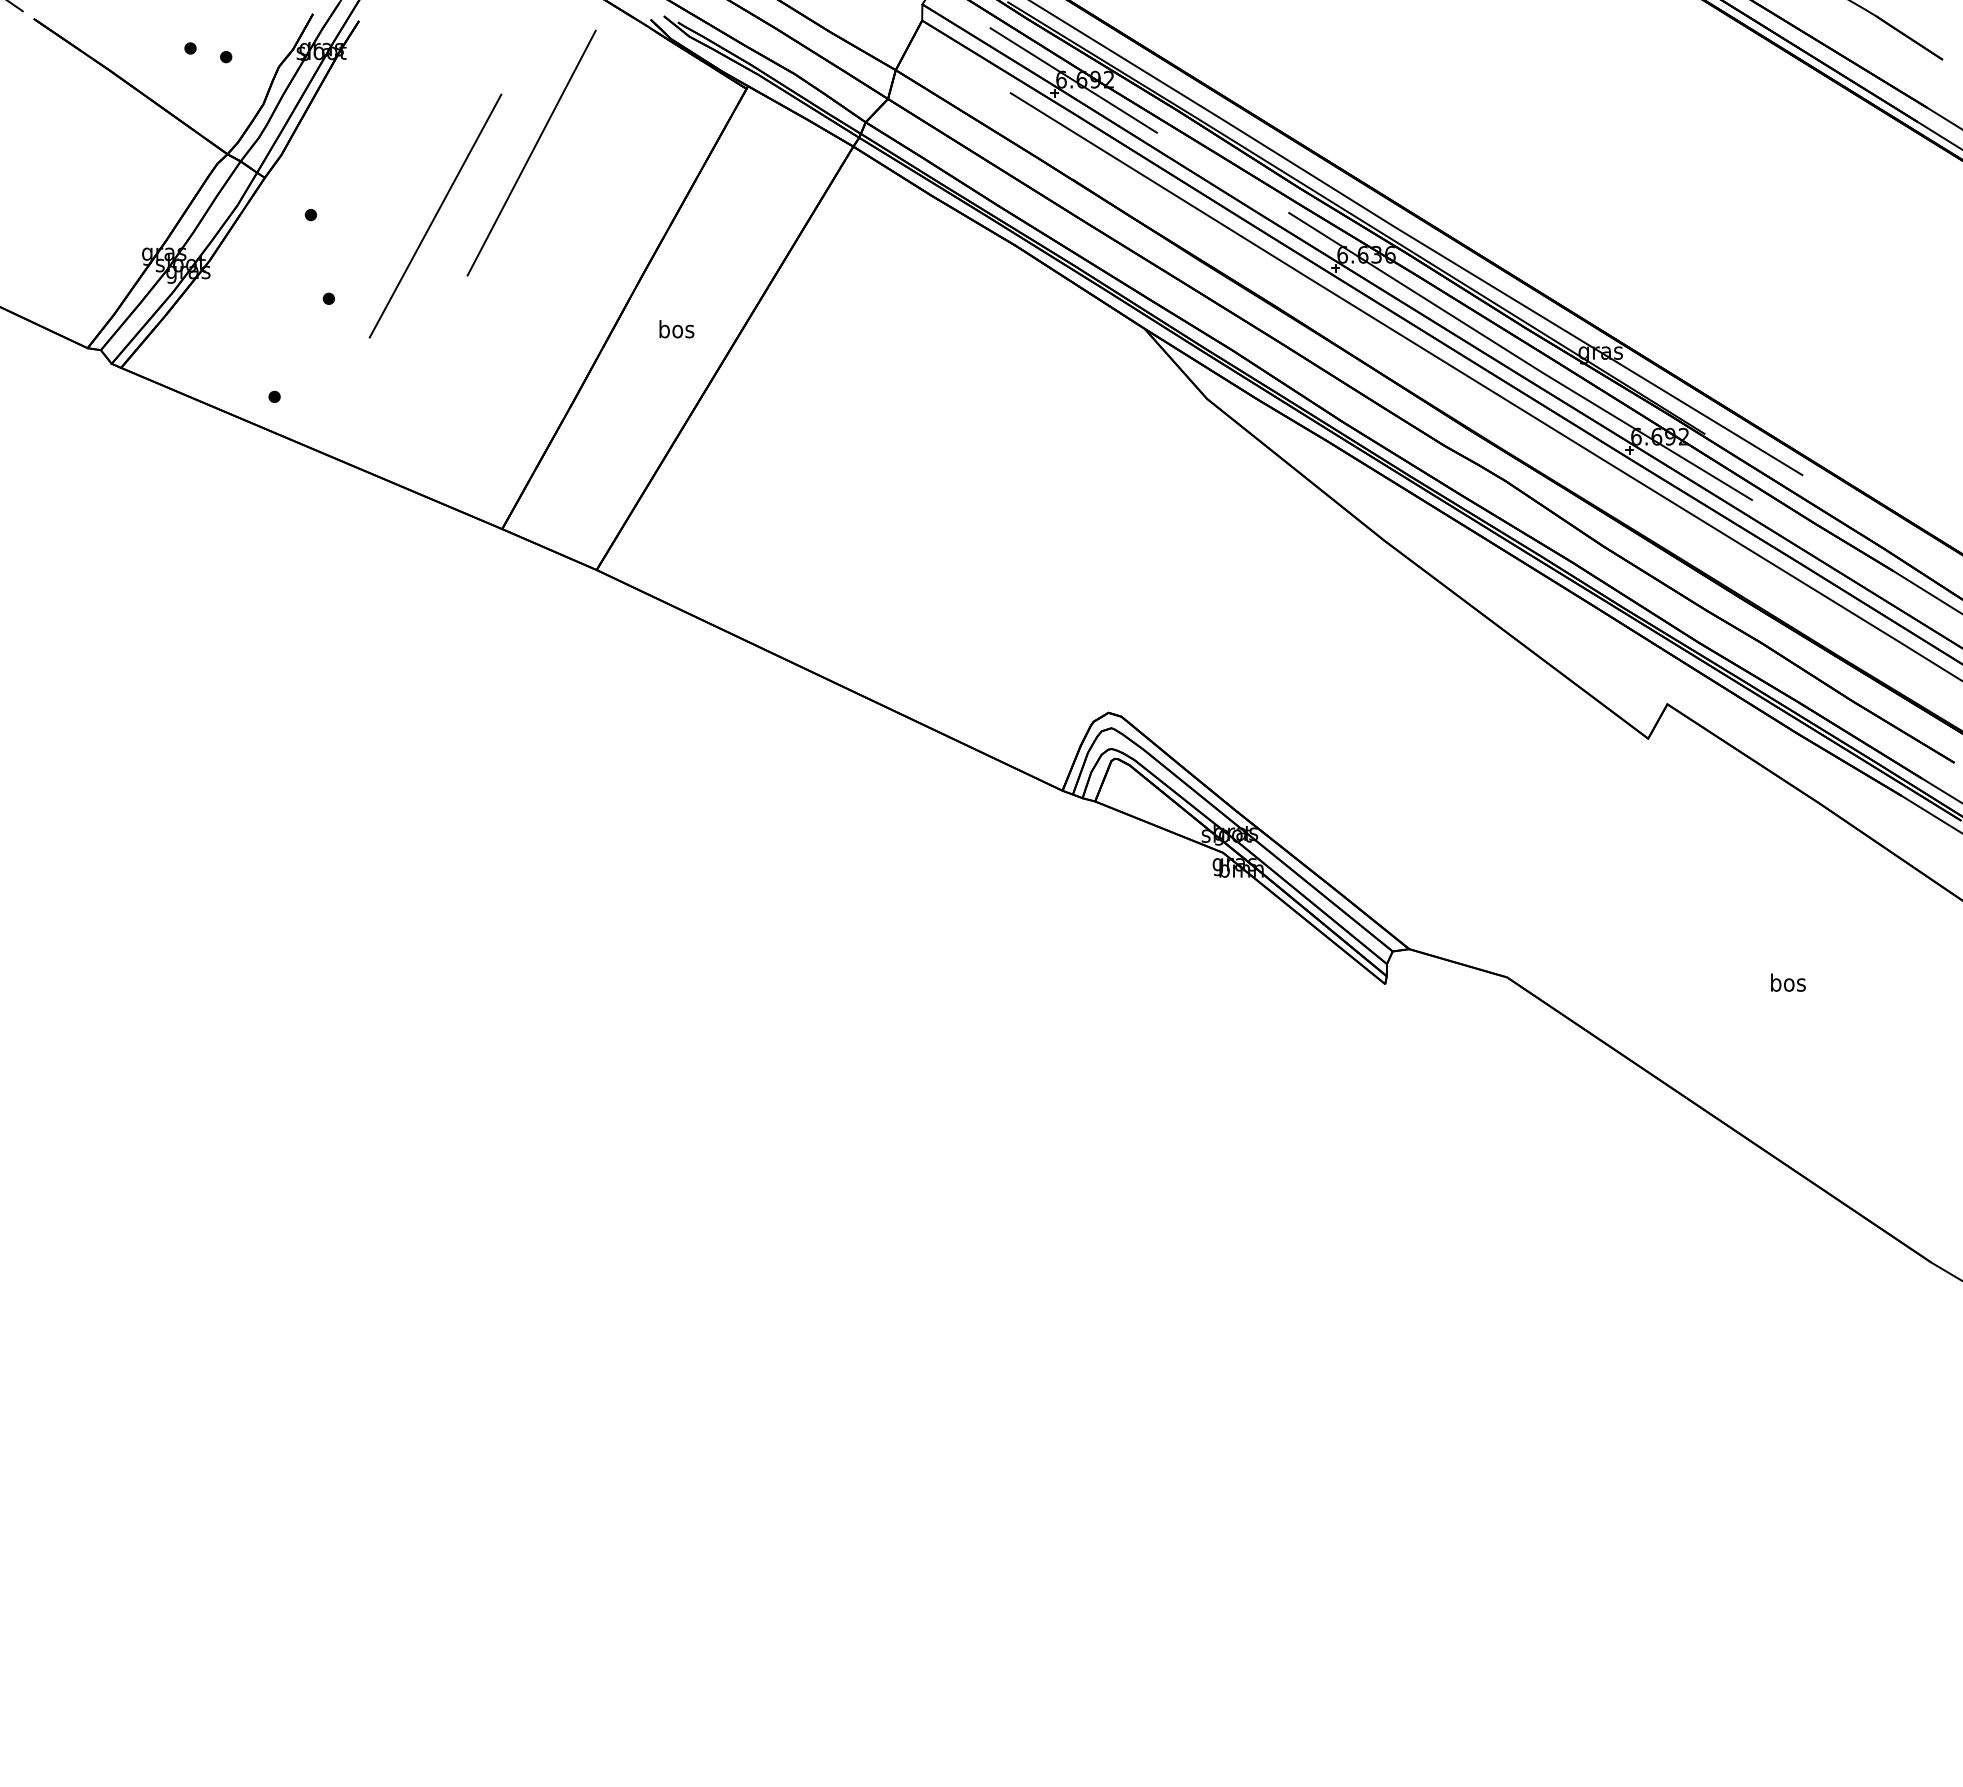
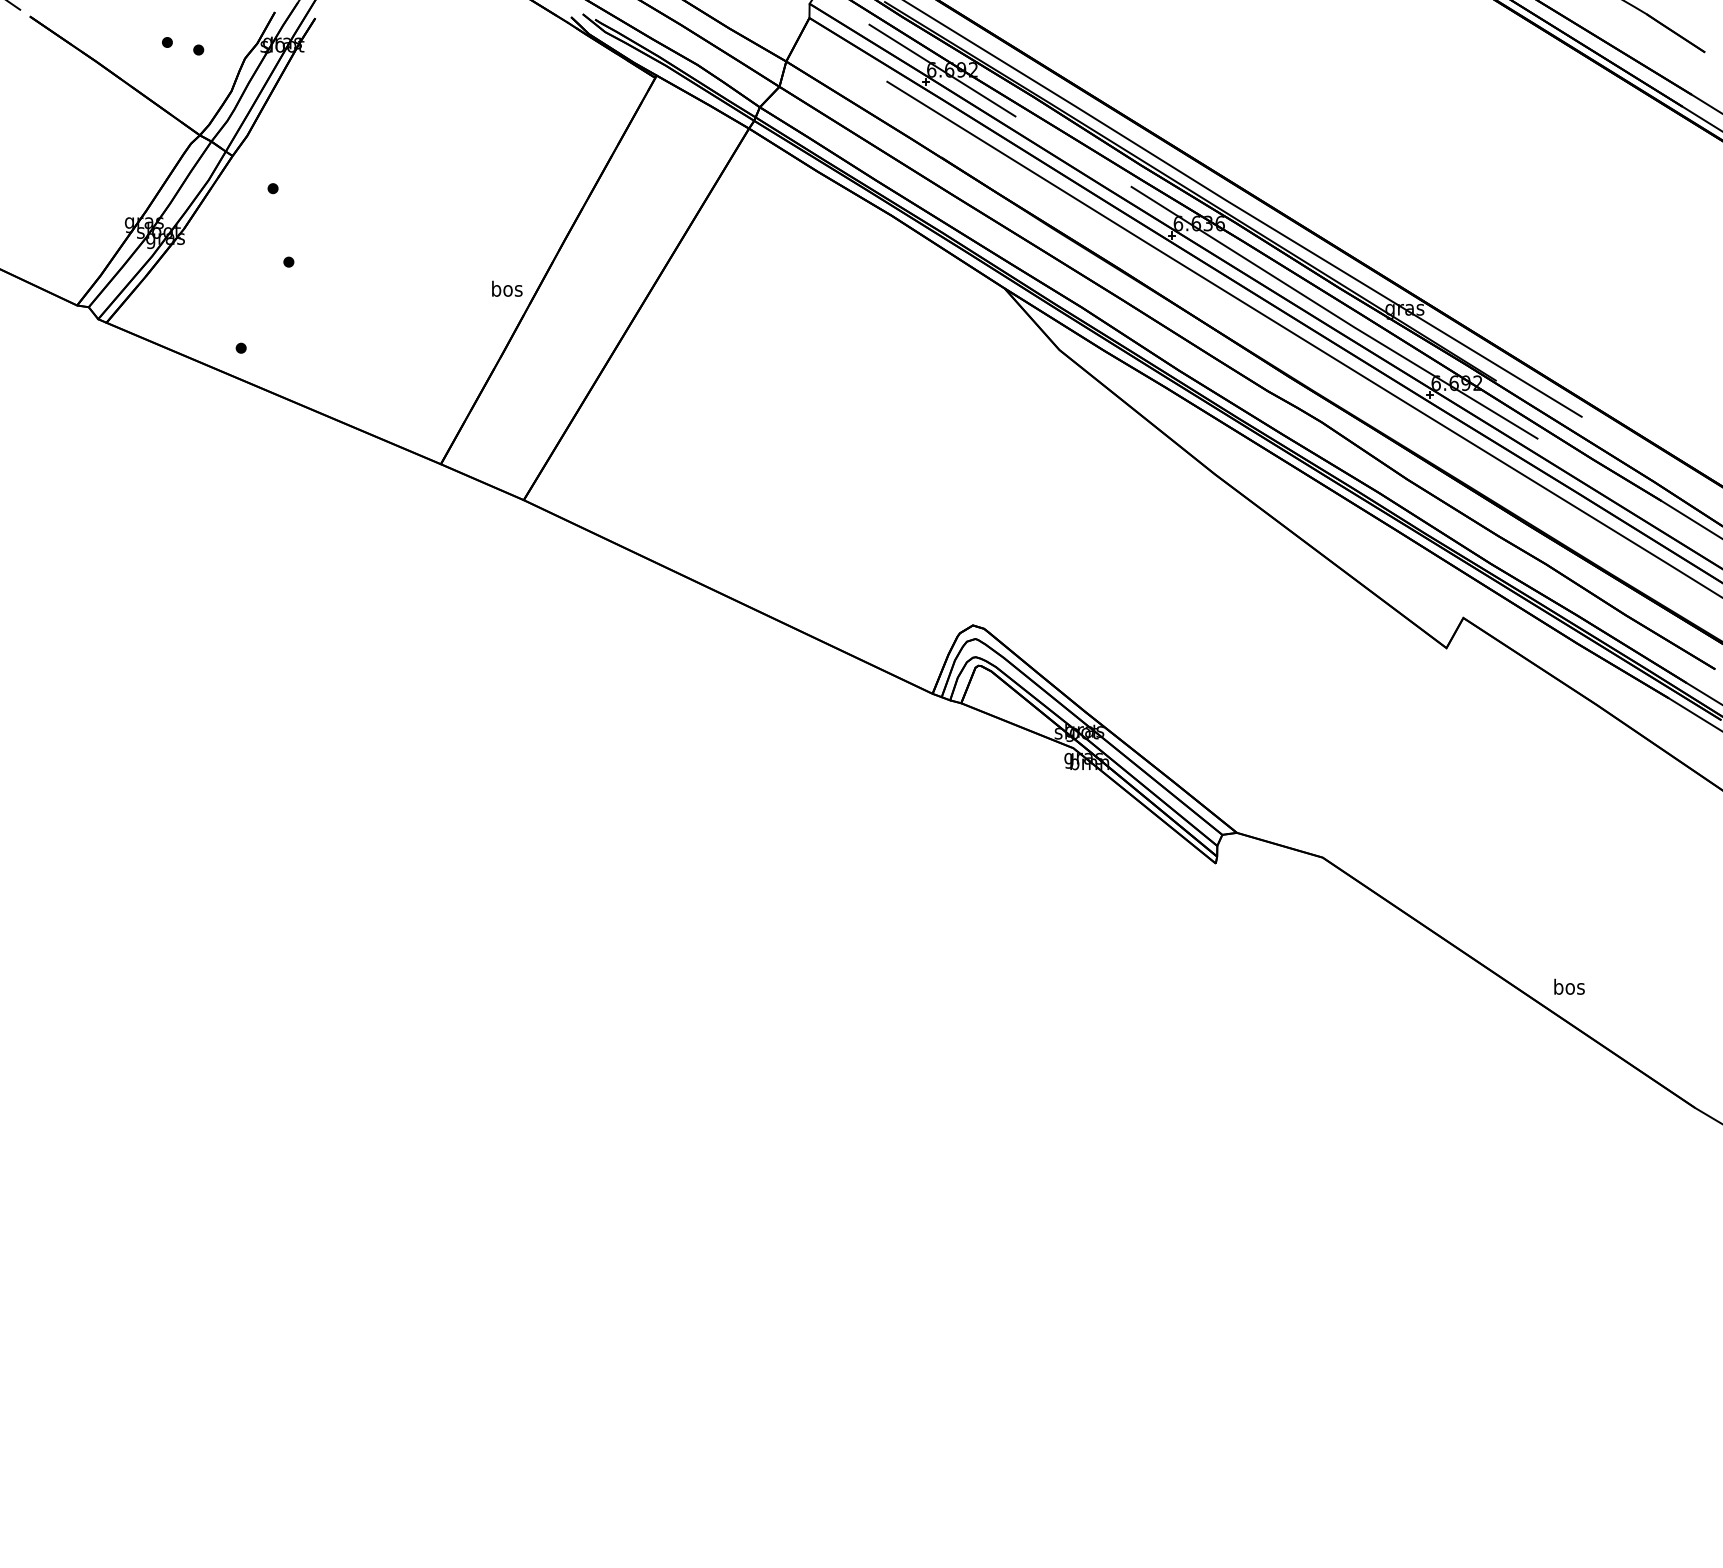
line: (531, 152) -> (466, 133), removed
line: (435, 215) -> (382, 189), removed
text: (676, 329) -> (506, 289), moved
text: (1788, 982) -> (1569, 986), moved

